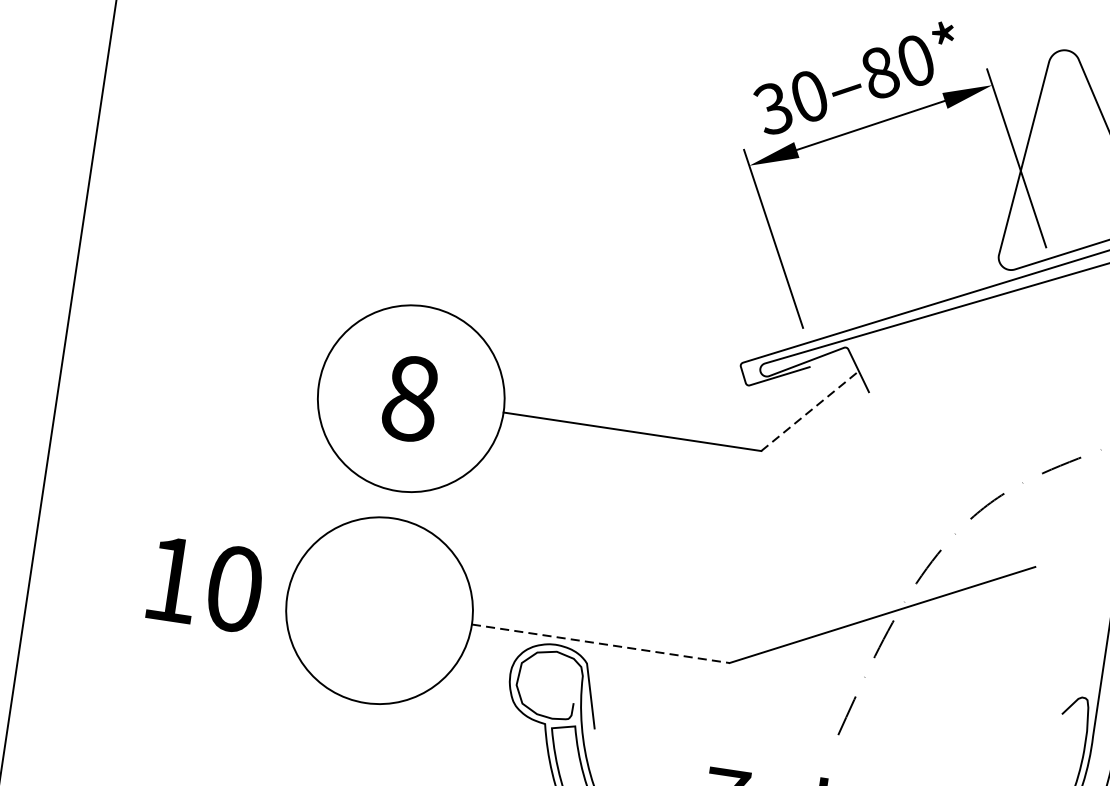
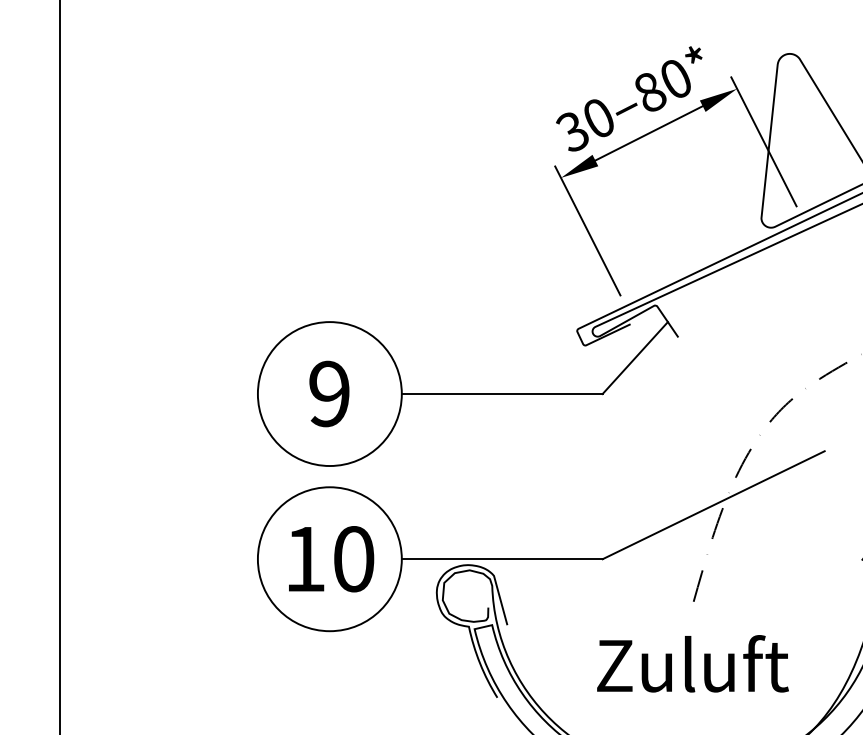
text: (410, 397) -> (329, 393), 8 -> 9
line: (810, 411) -> (635, 358), dashed -> solid
text: (205, 585) -> (331, 559), moved
line: (601, 644) -> (502, 559), dashed -> solid

